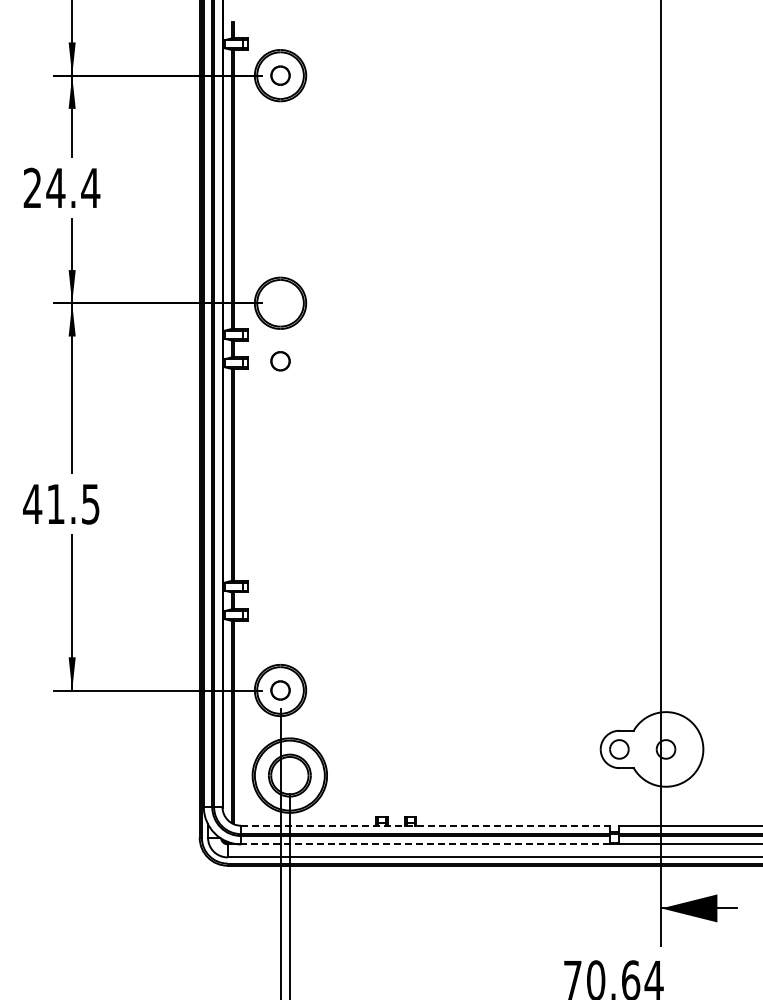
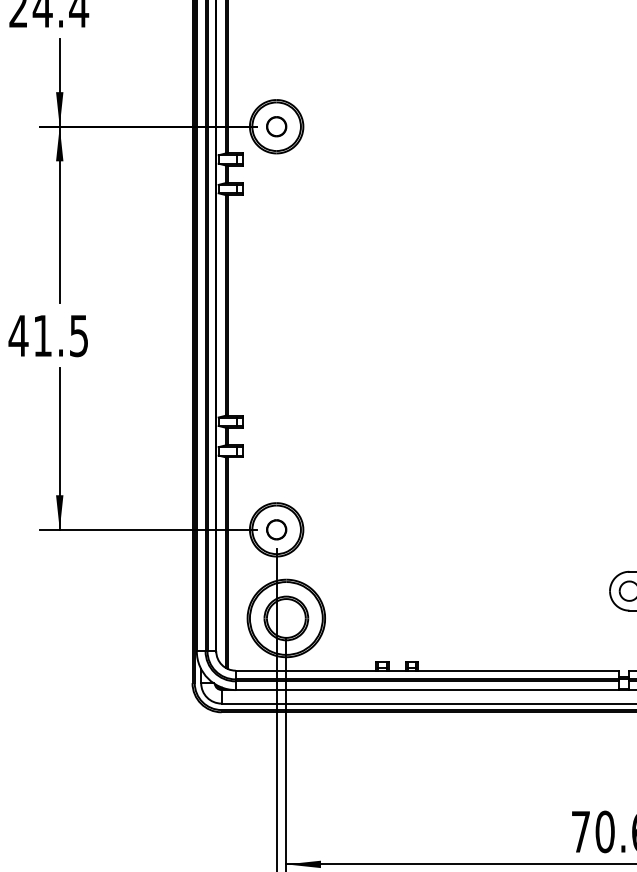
part: (280, 361) -> (276, 126), moved
line: (425, 825) -> (427, 670), dashed -> solid
line: (424, 844) -> (426, 690), dashed -> solid

